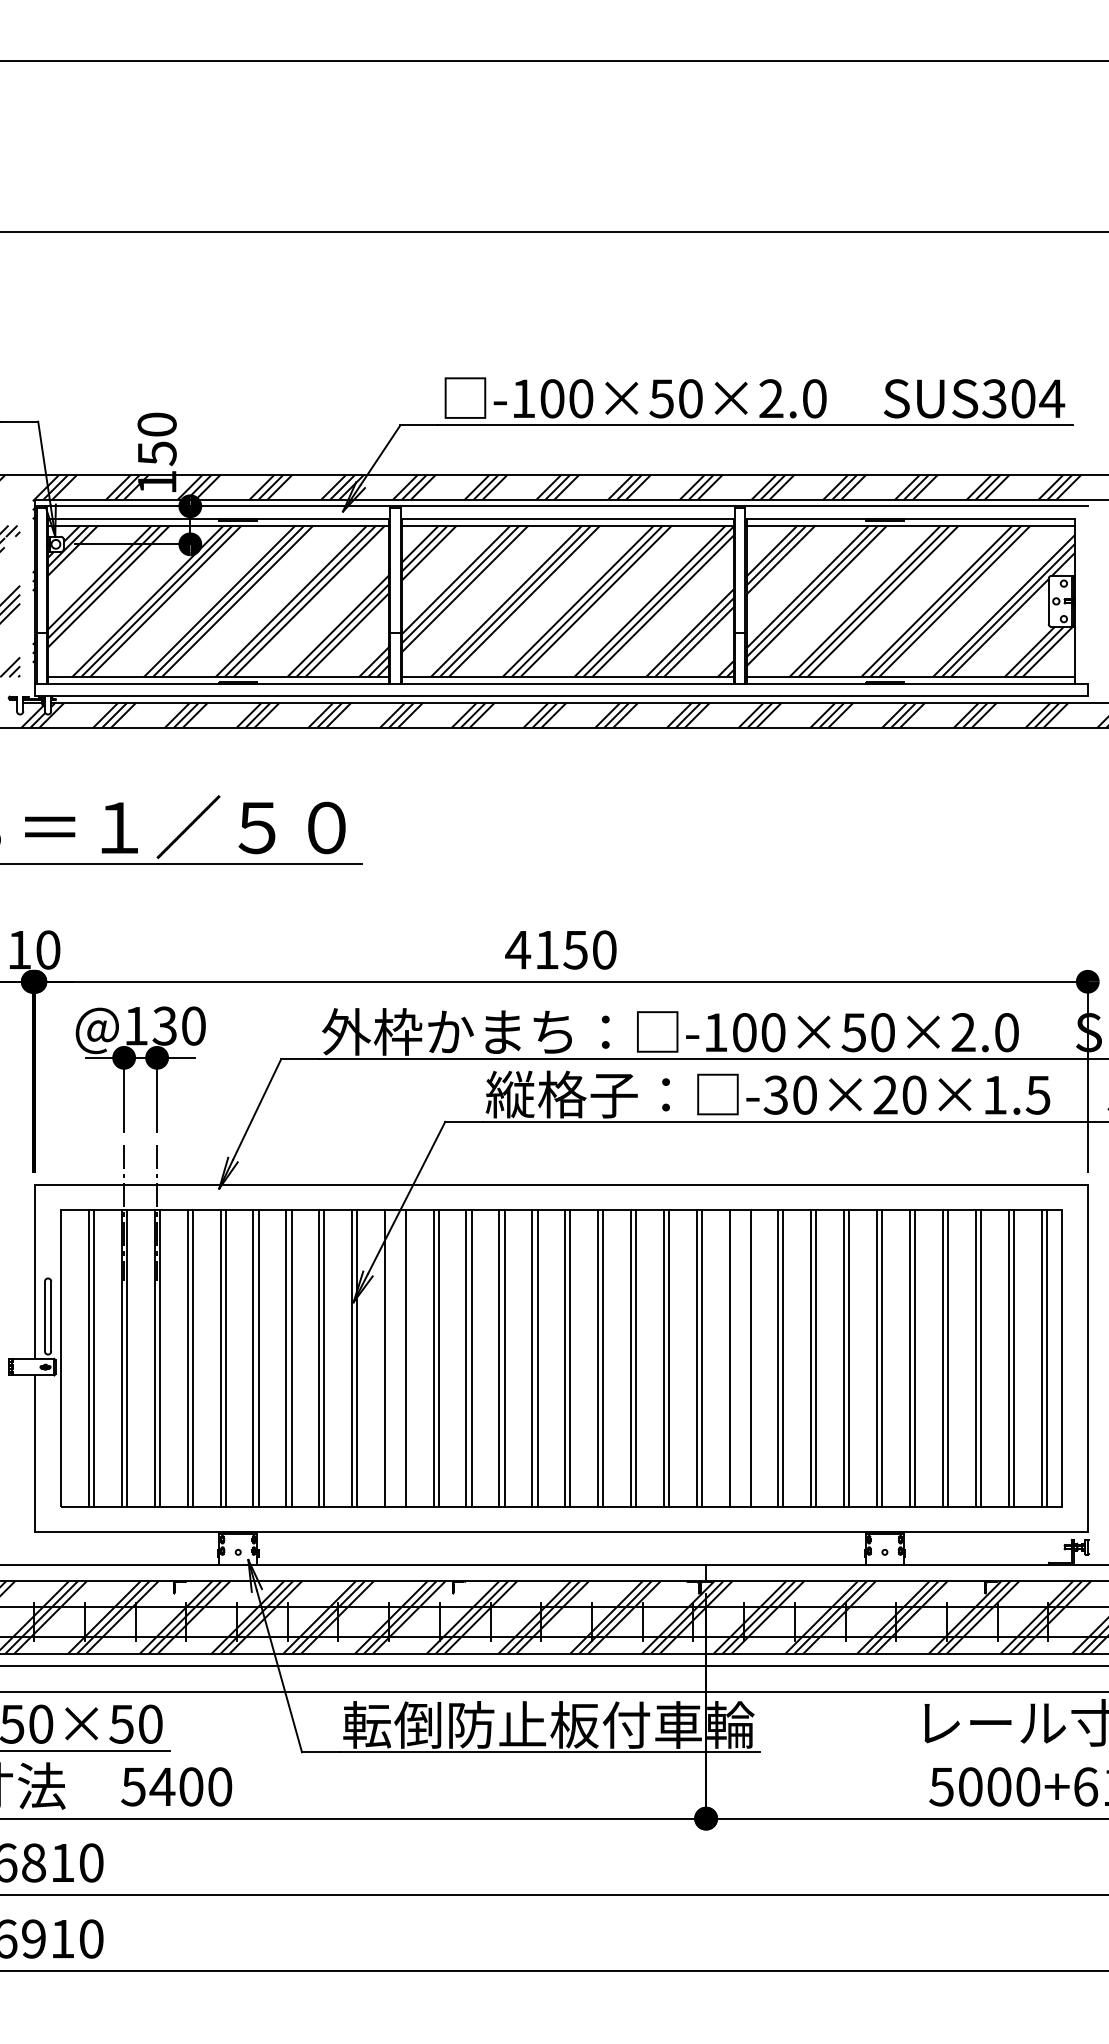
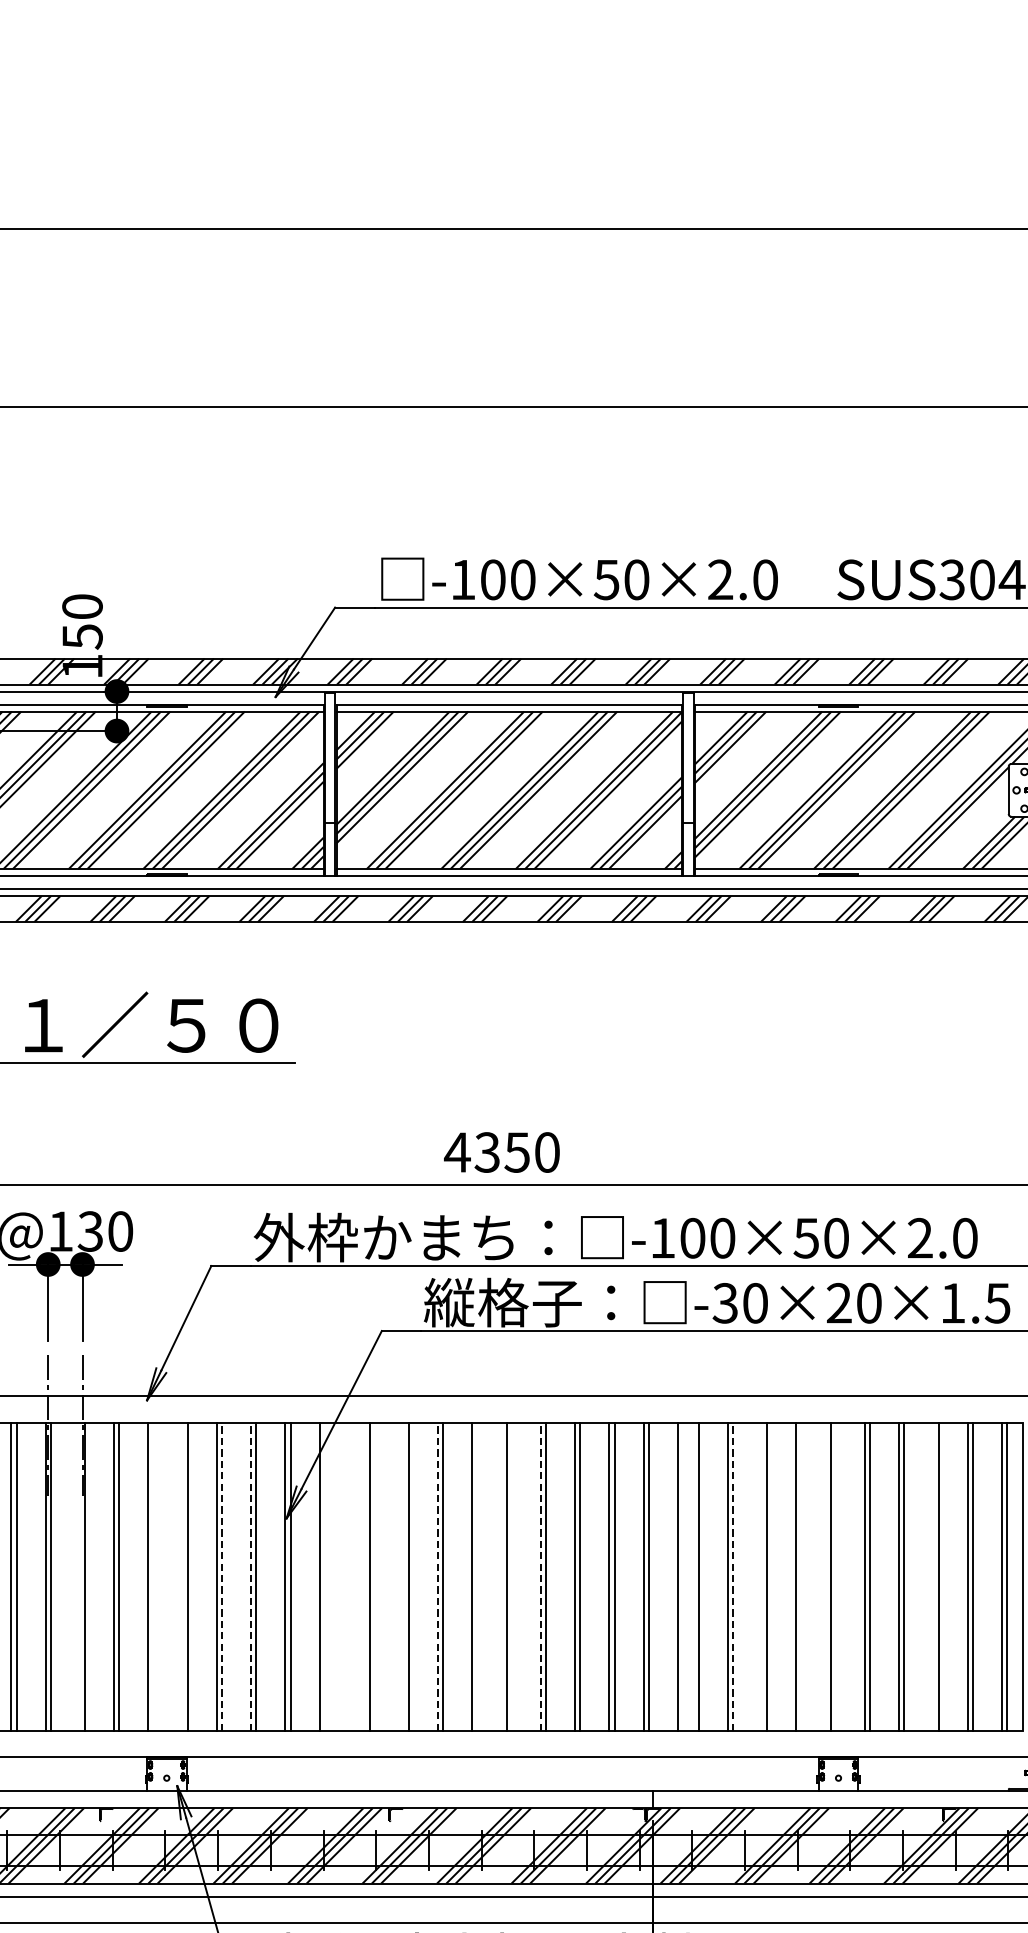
text: (546, 949) -> (486, 1151), 4150 -> 4350
line: (291, 1357) -> (222, 1575), solid -> dashed
line: (319, 1357) -> (251, 1575), solid -> dashed
line: (499, 1357) -> (438, 1575), solid -> dashed
line: (598, 1357) -> (541, 1575), solid -> dashed
line: (783, 1357) -> (733, 1575), solid -> dashed
line: (154, 1358) -> (79, 1576), removed
line: (225, 1358) -> (153, 1576), removed
line: (253, 1358) -> (182, 1576), removed
line: (405, 1358) -> (340, 1576), removed
line: (438, 1358) -> (374, 1576), removed
line: (466, 1358) -> (403, 1576), removed
line: (537, 1358) -> (477, 1576), removed
line: (570, 1358) -> (511, 1576), removed
line: (811, 1358) -> (762, 1576), removed
line: (849, 1358) -> (801, 1576), removed
line: (882, 1358) -> (836, 1576), removed
line: (976, 1358) -> (933, 1576), removed

